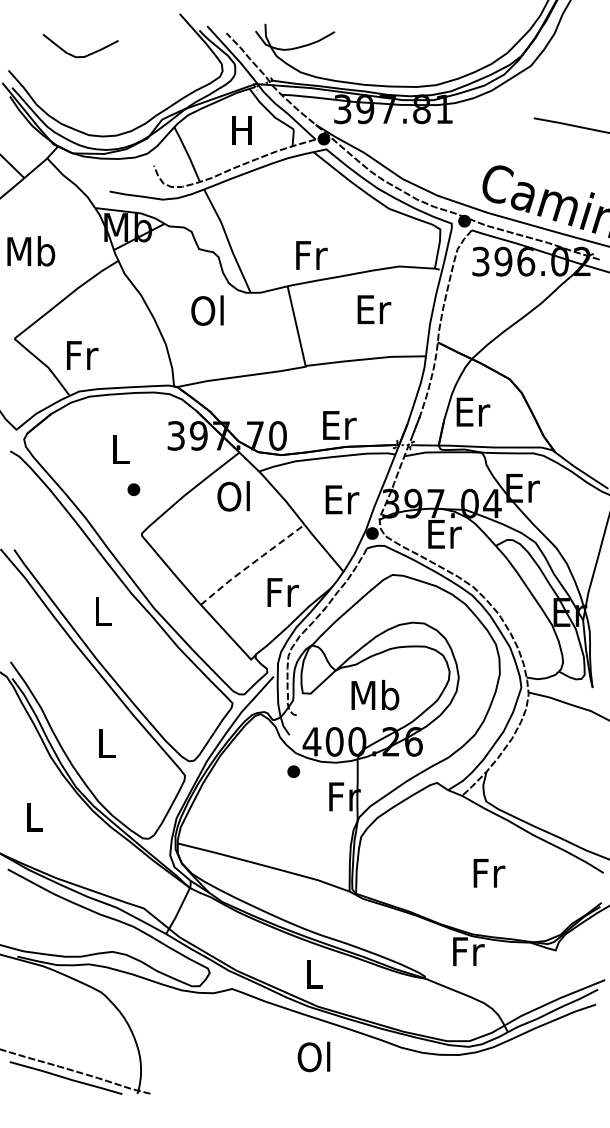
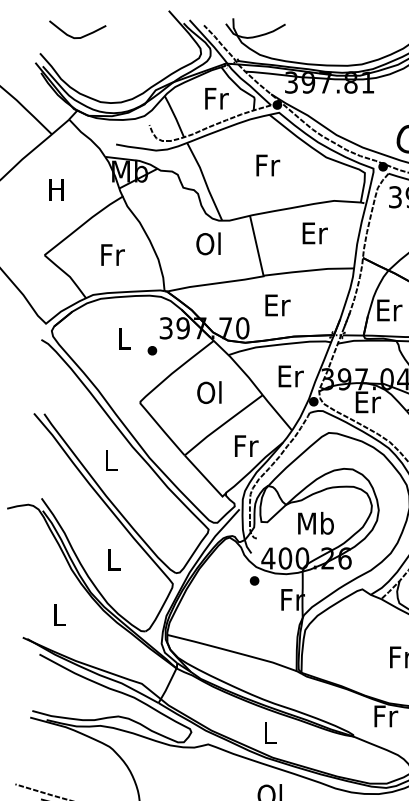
curve: (84, 55) -> (80, 36), moved
text: (243, 130) -> (216, 98), H -> Fr
text: (31, 251) -> (57, 189), Mb -> H
text: (311, 255) -> (267, 165), moved
text: (207, 310) -> (208, 243), moved
text: (82, 355) -> (112, 255), moved
text: (339, 425) -> (277, 305), moved
part: (133, 489) -> (152, 350), moved
text: (233, 496) -> (209, 392), moved
line: (252, 563) -> (223, 424), dashed -> solid

